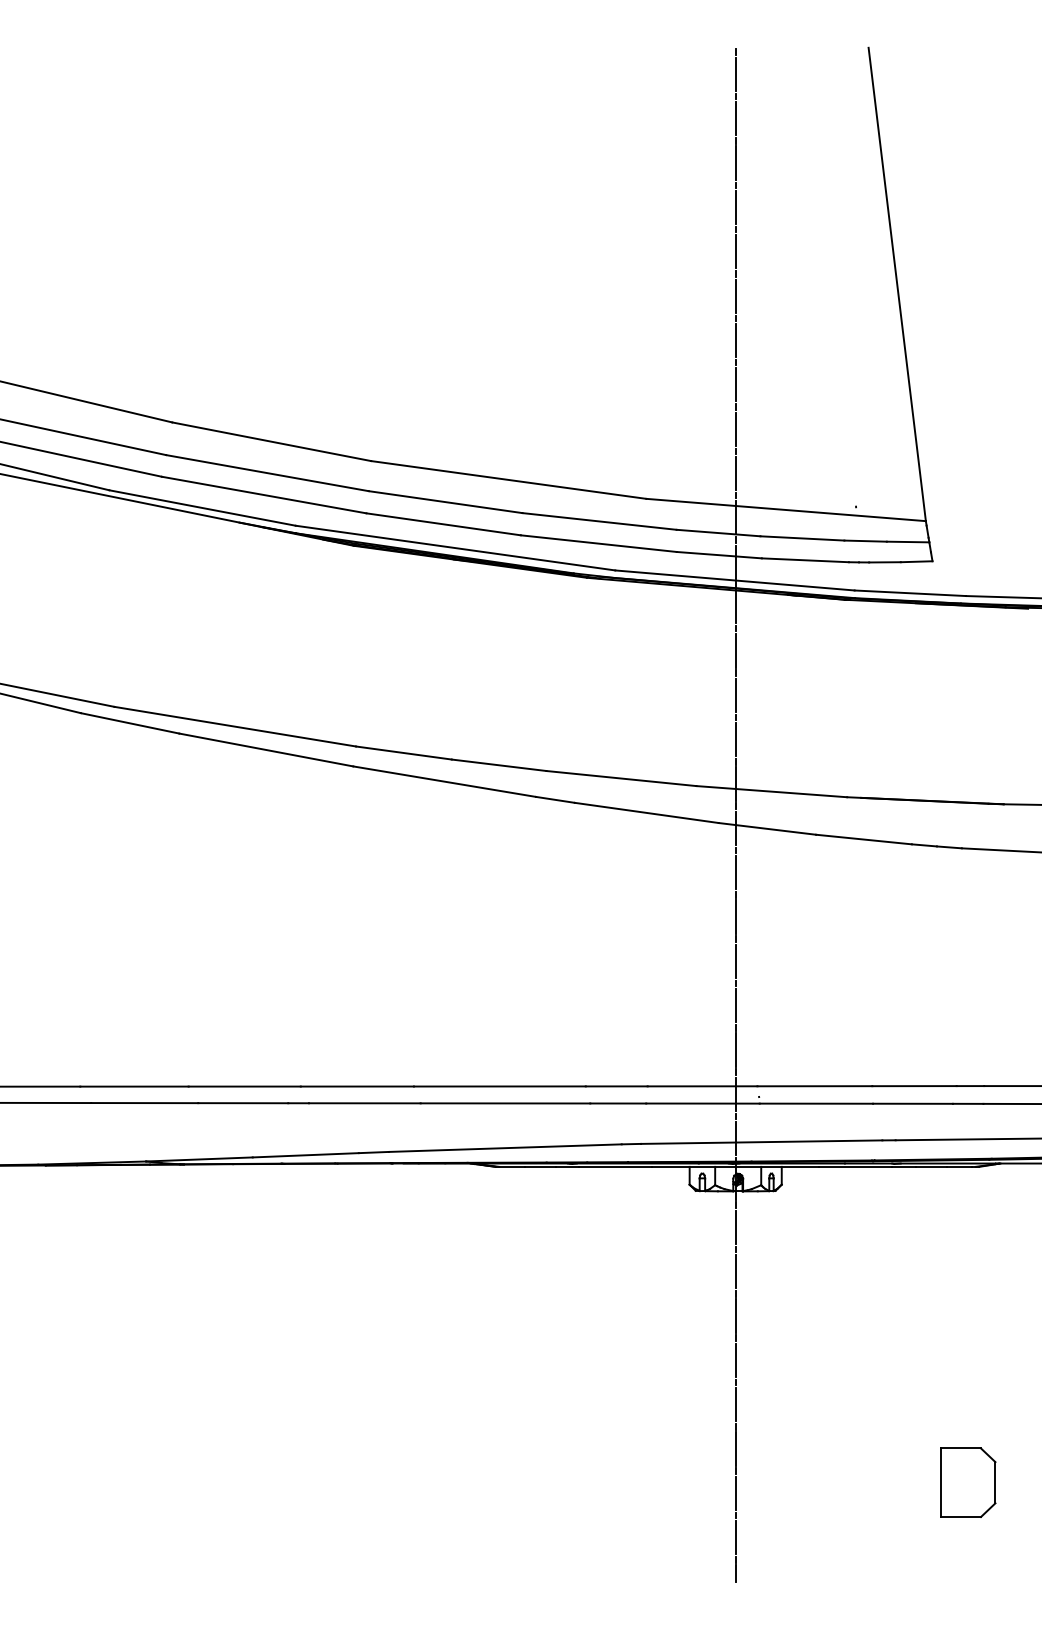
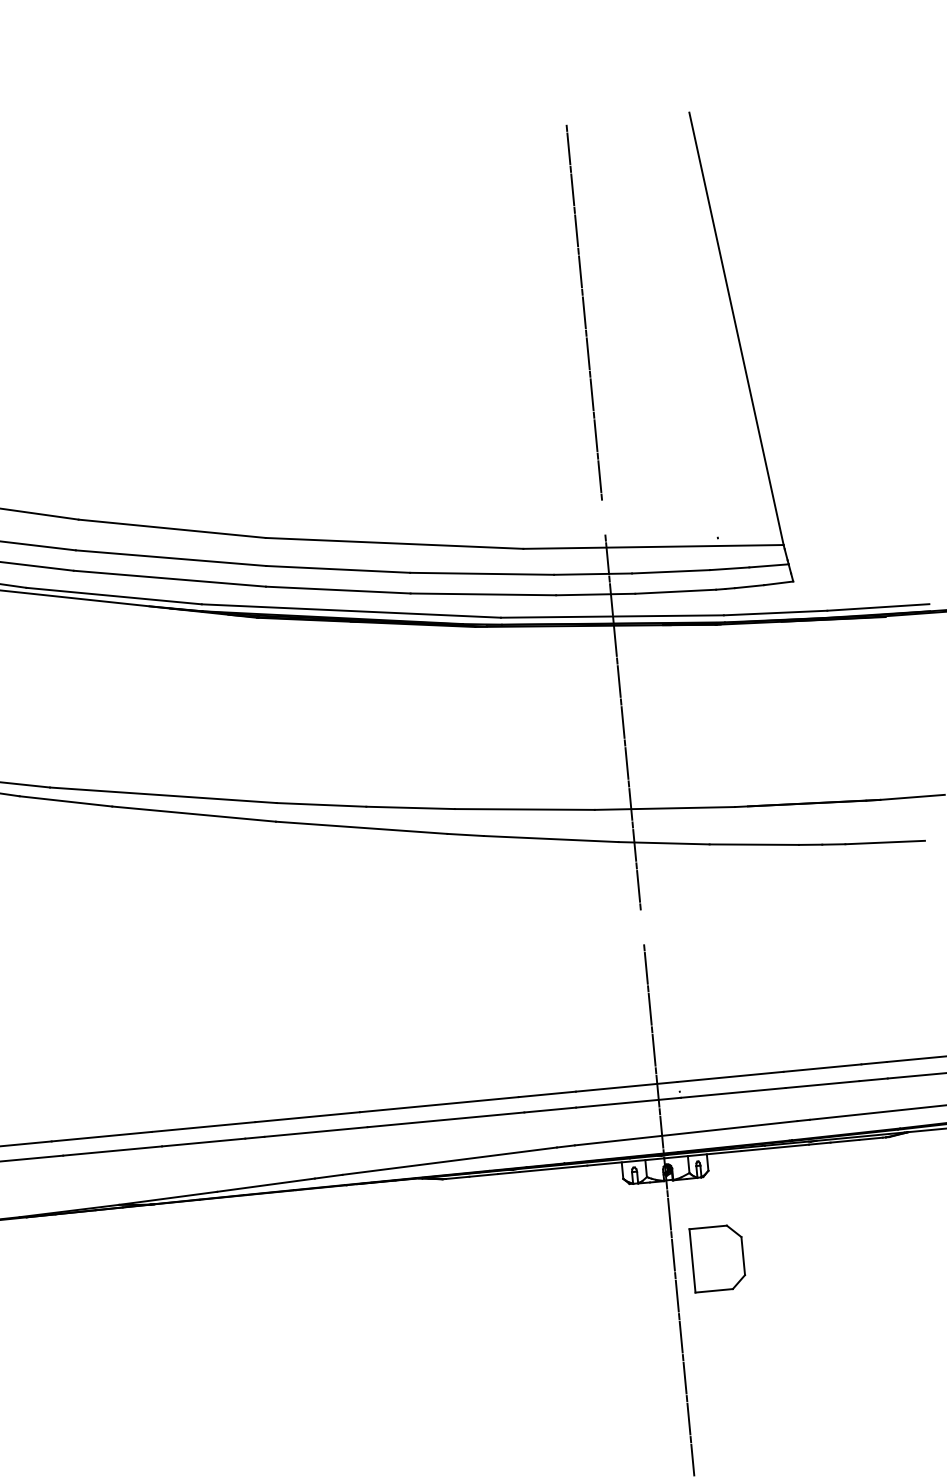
line: (735, 473) -> (603, 517), removed
line: (735, 916) -> (642, 927), removed
part: (968, 1482) -> (718, 1258), moved

